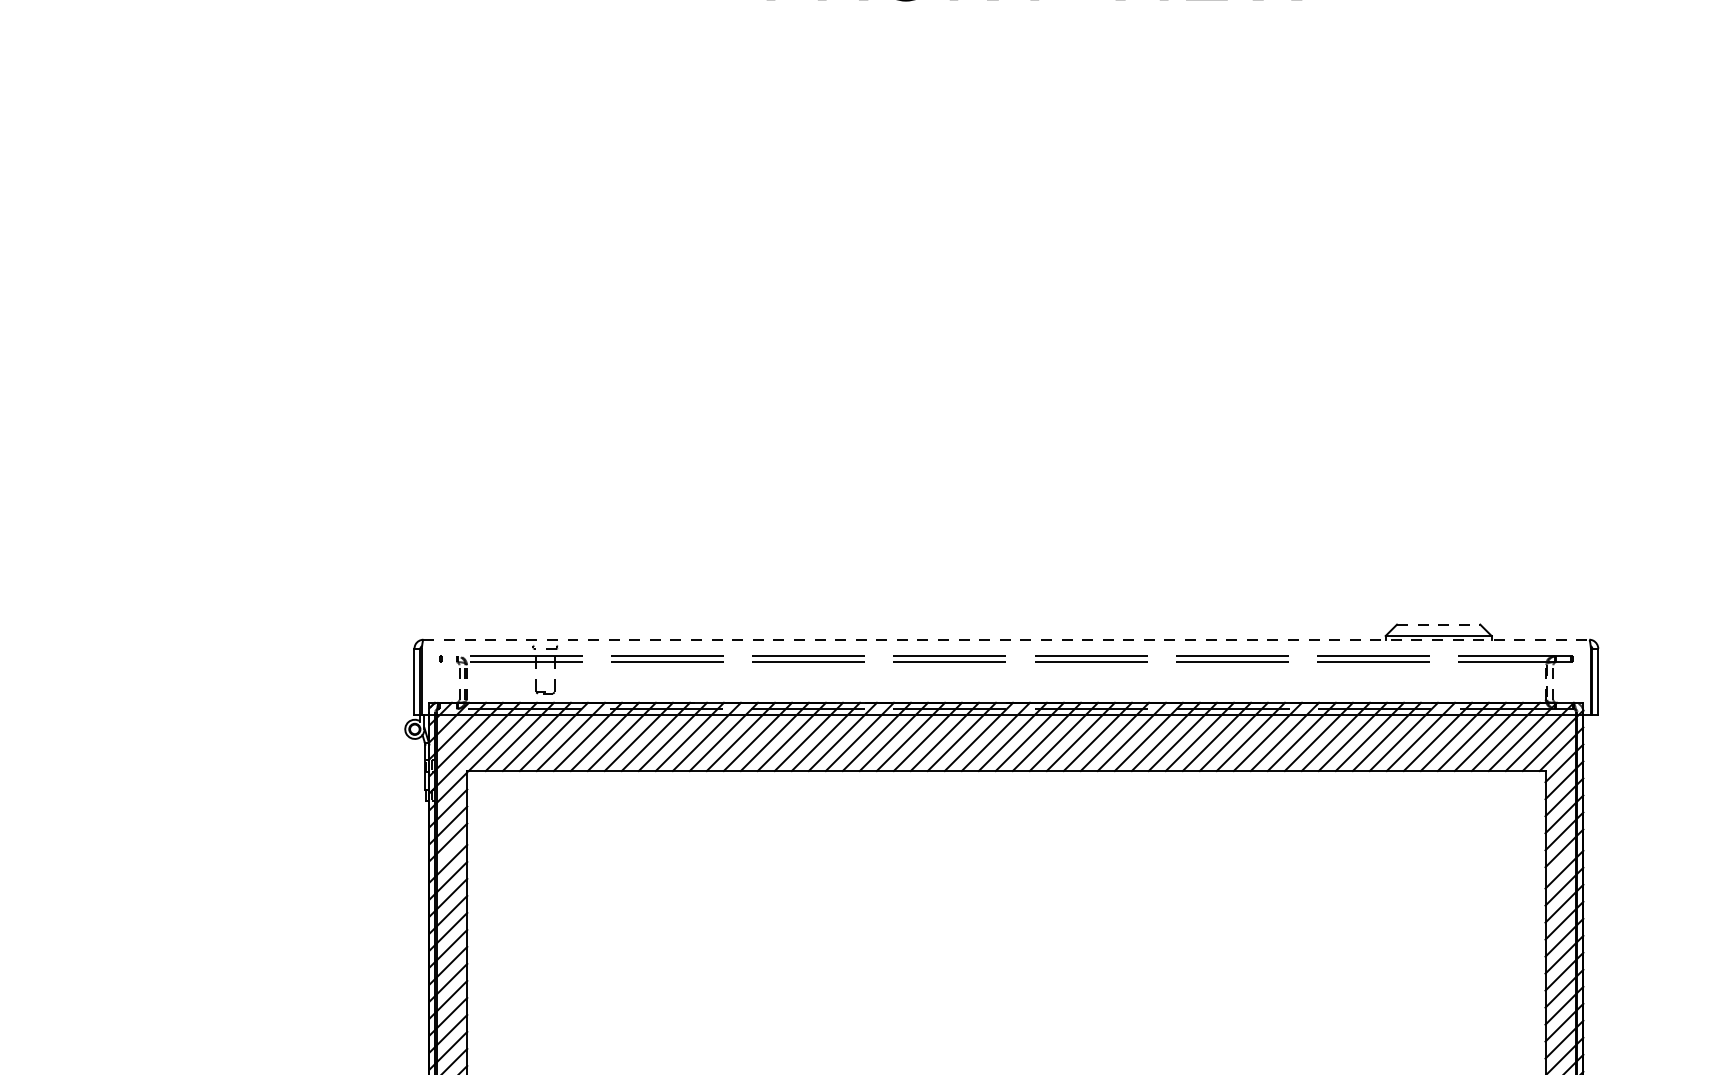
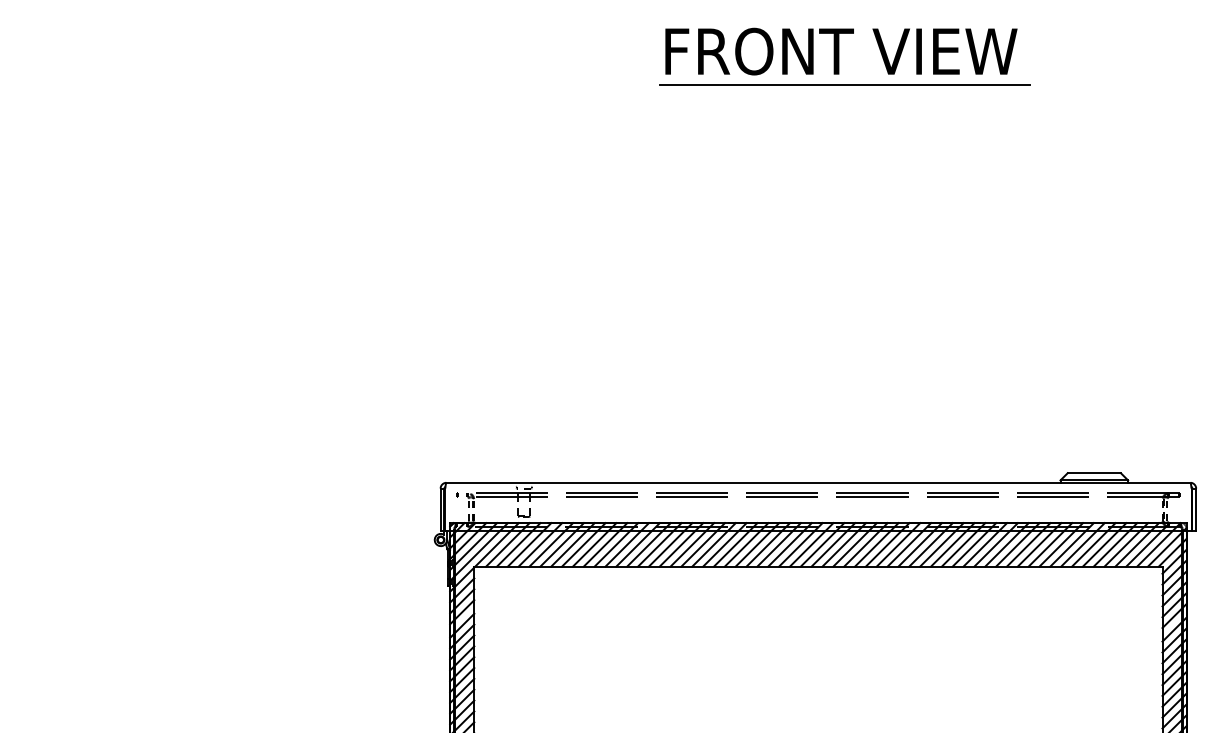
line: (1047, 17) -> (844, 85), added
line: (1438, 625) -> (1094, 473), dashed -> solid
line: (1006, 639) -> (818, 482), dashed -> solid

